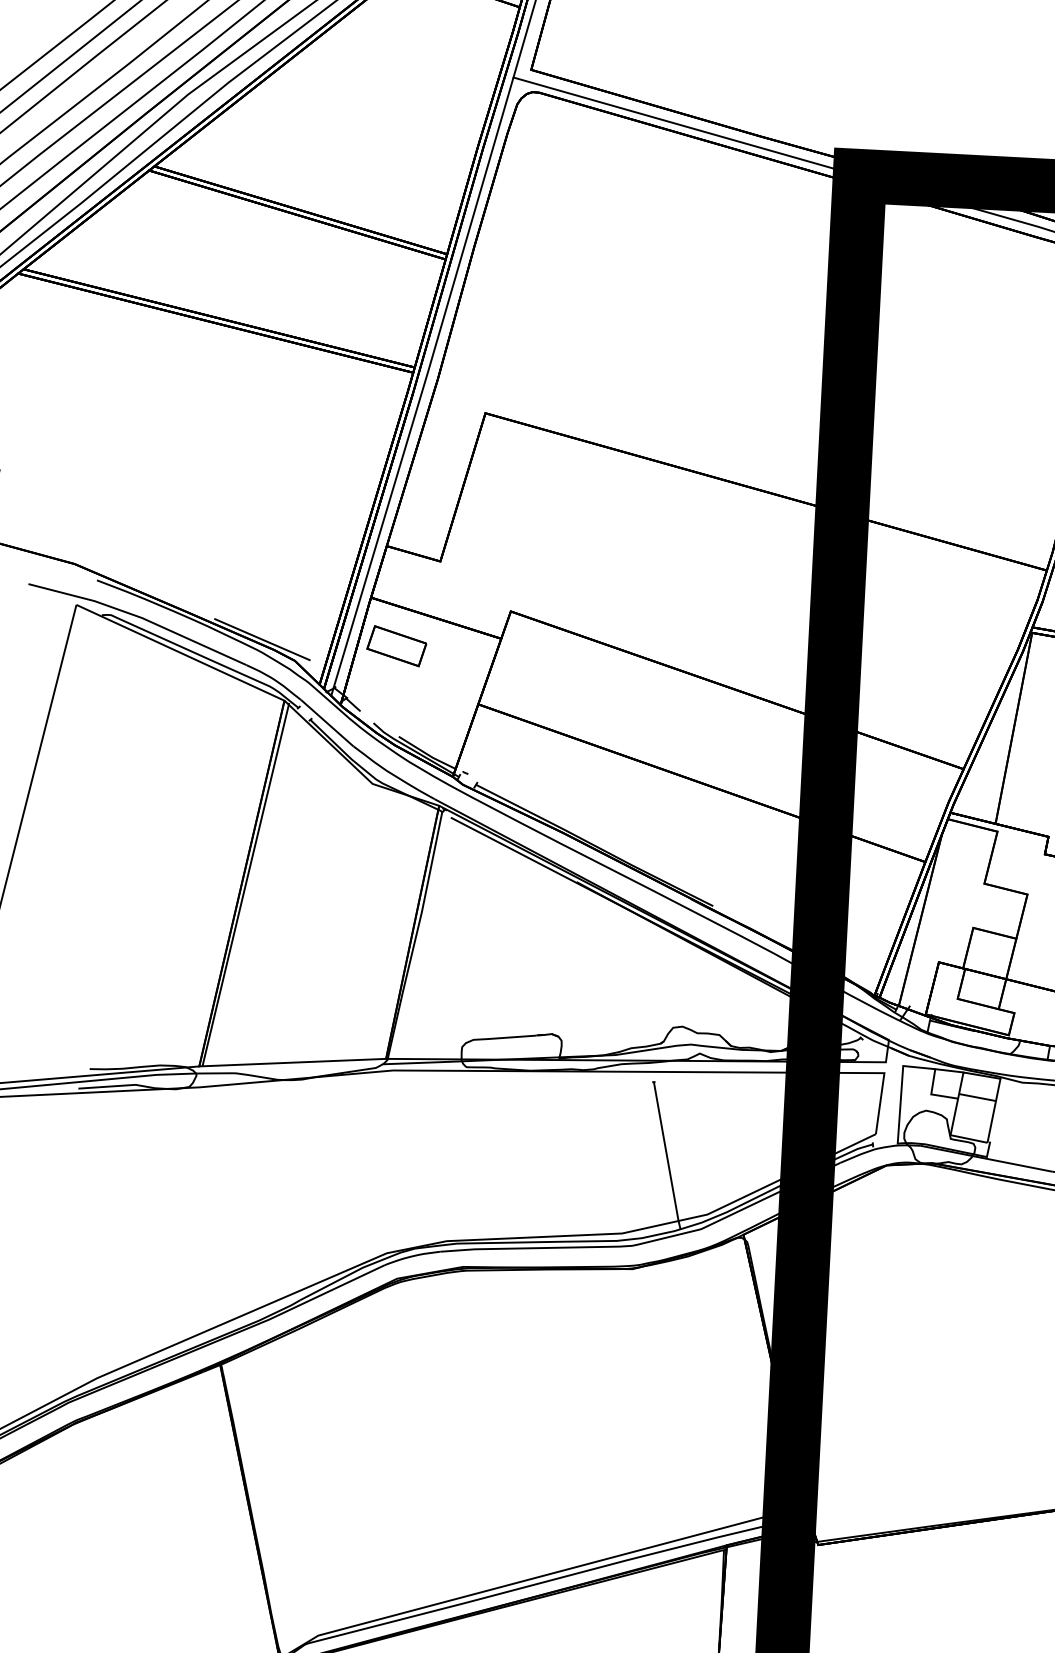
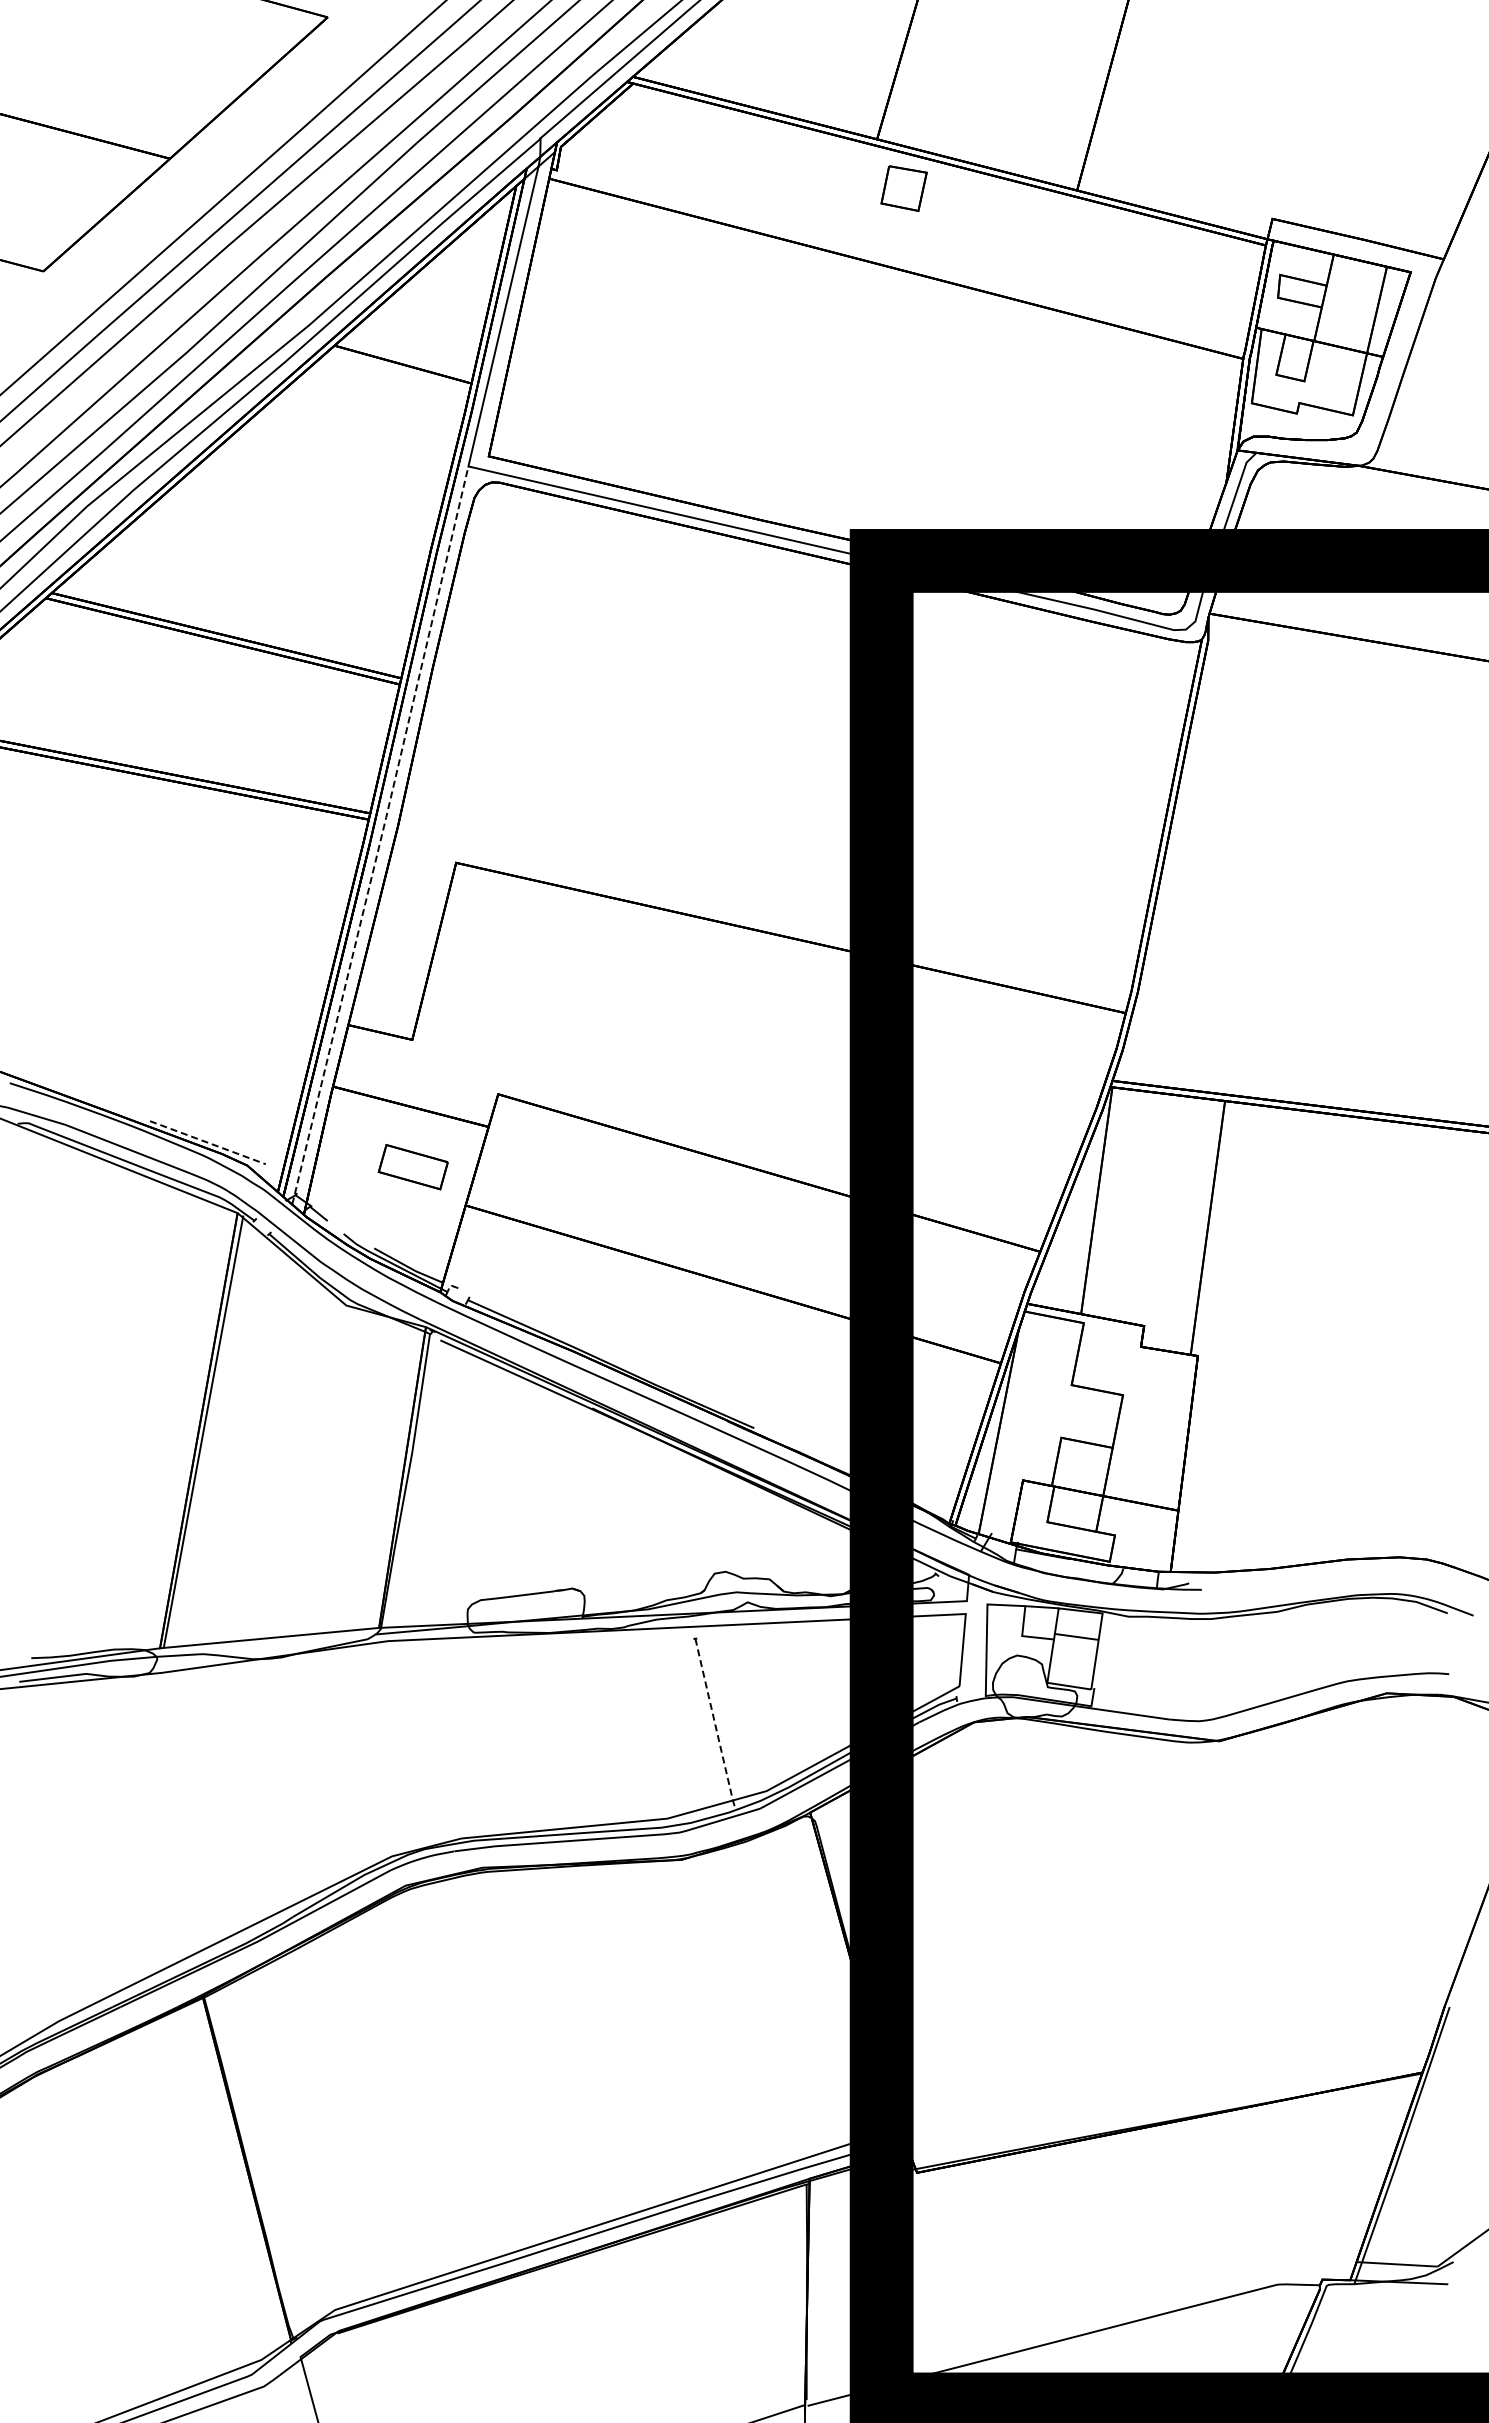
line: (423, 385) -> (381, 834), solid -> dashed
line: (262, 639) -> (207, 1142), solid -> dashed
part: (396, 646) -> (412, 1167), moved
line: (667, 1155) -> (715, 1724), solid -> dashed

